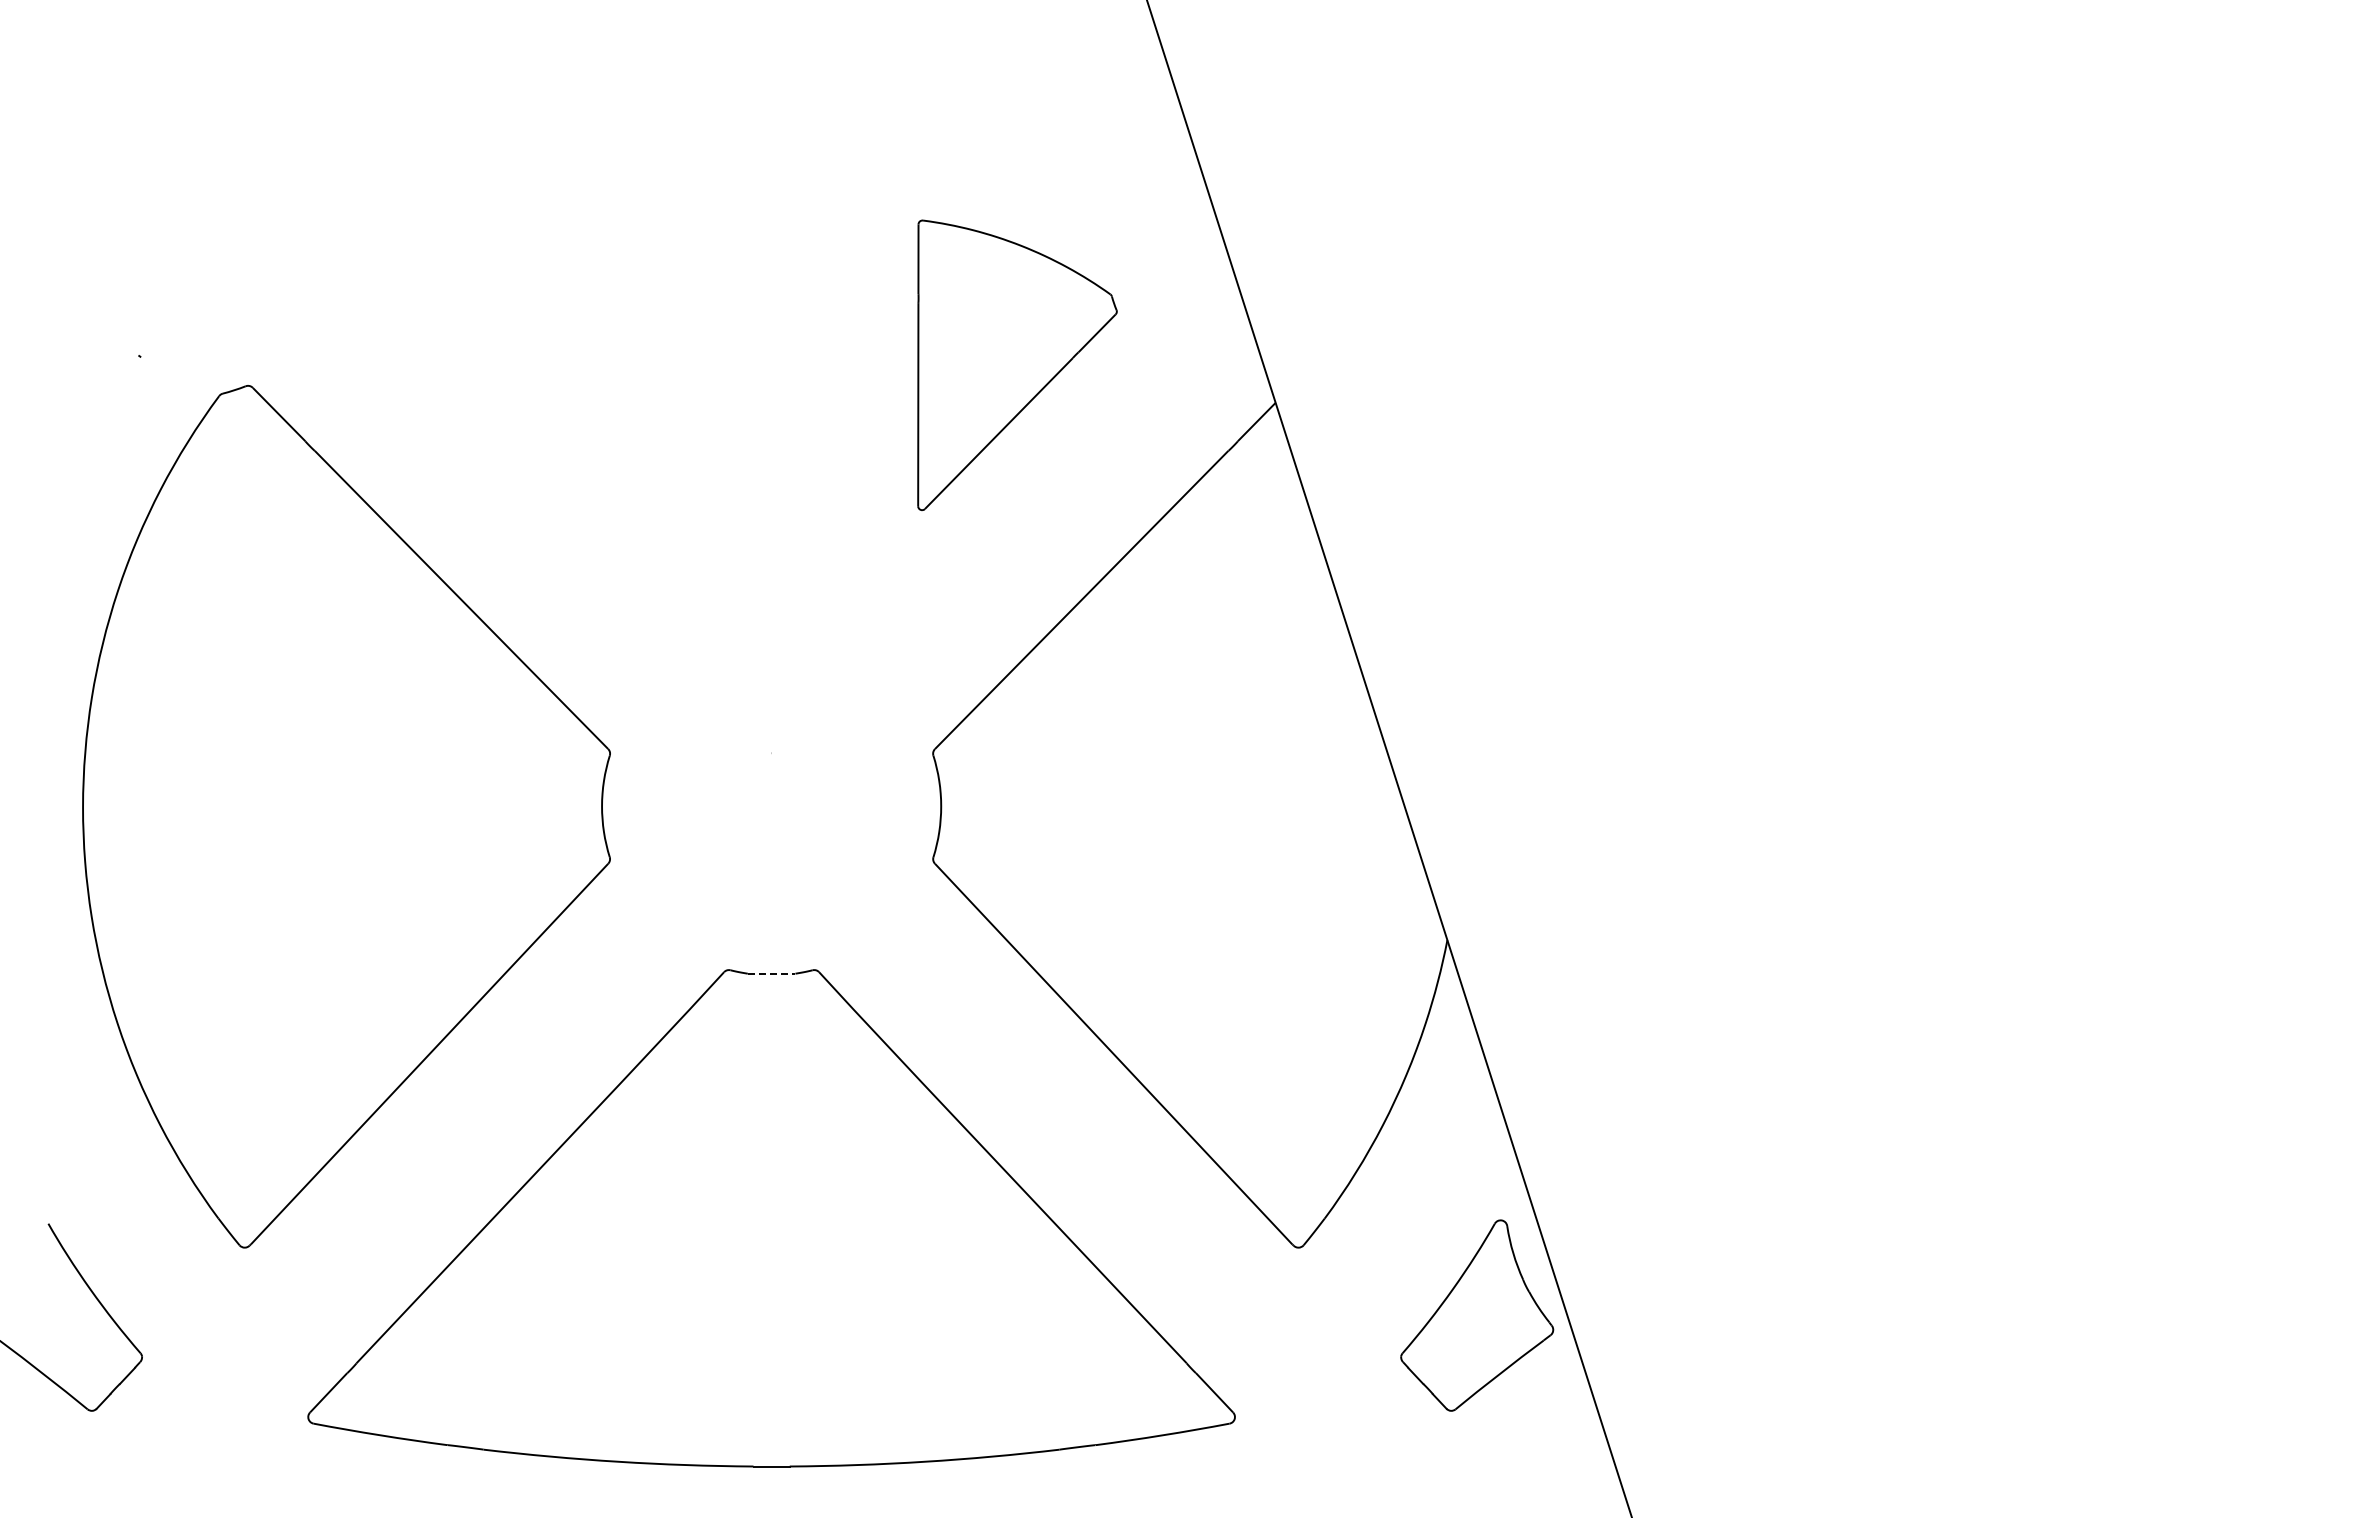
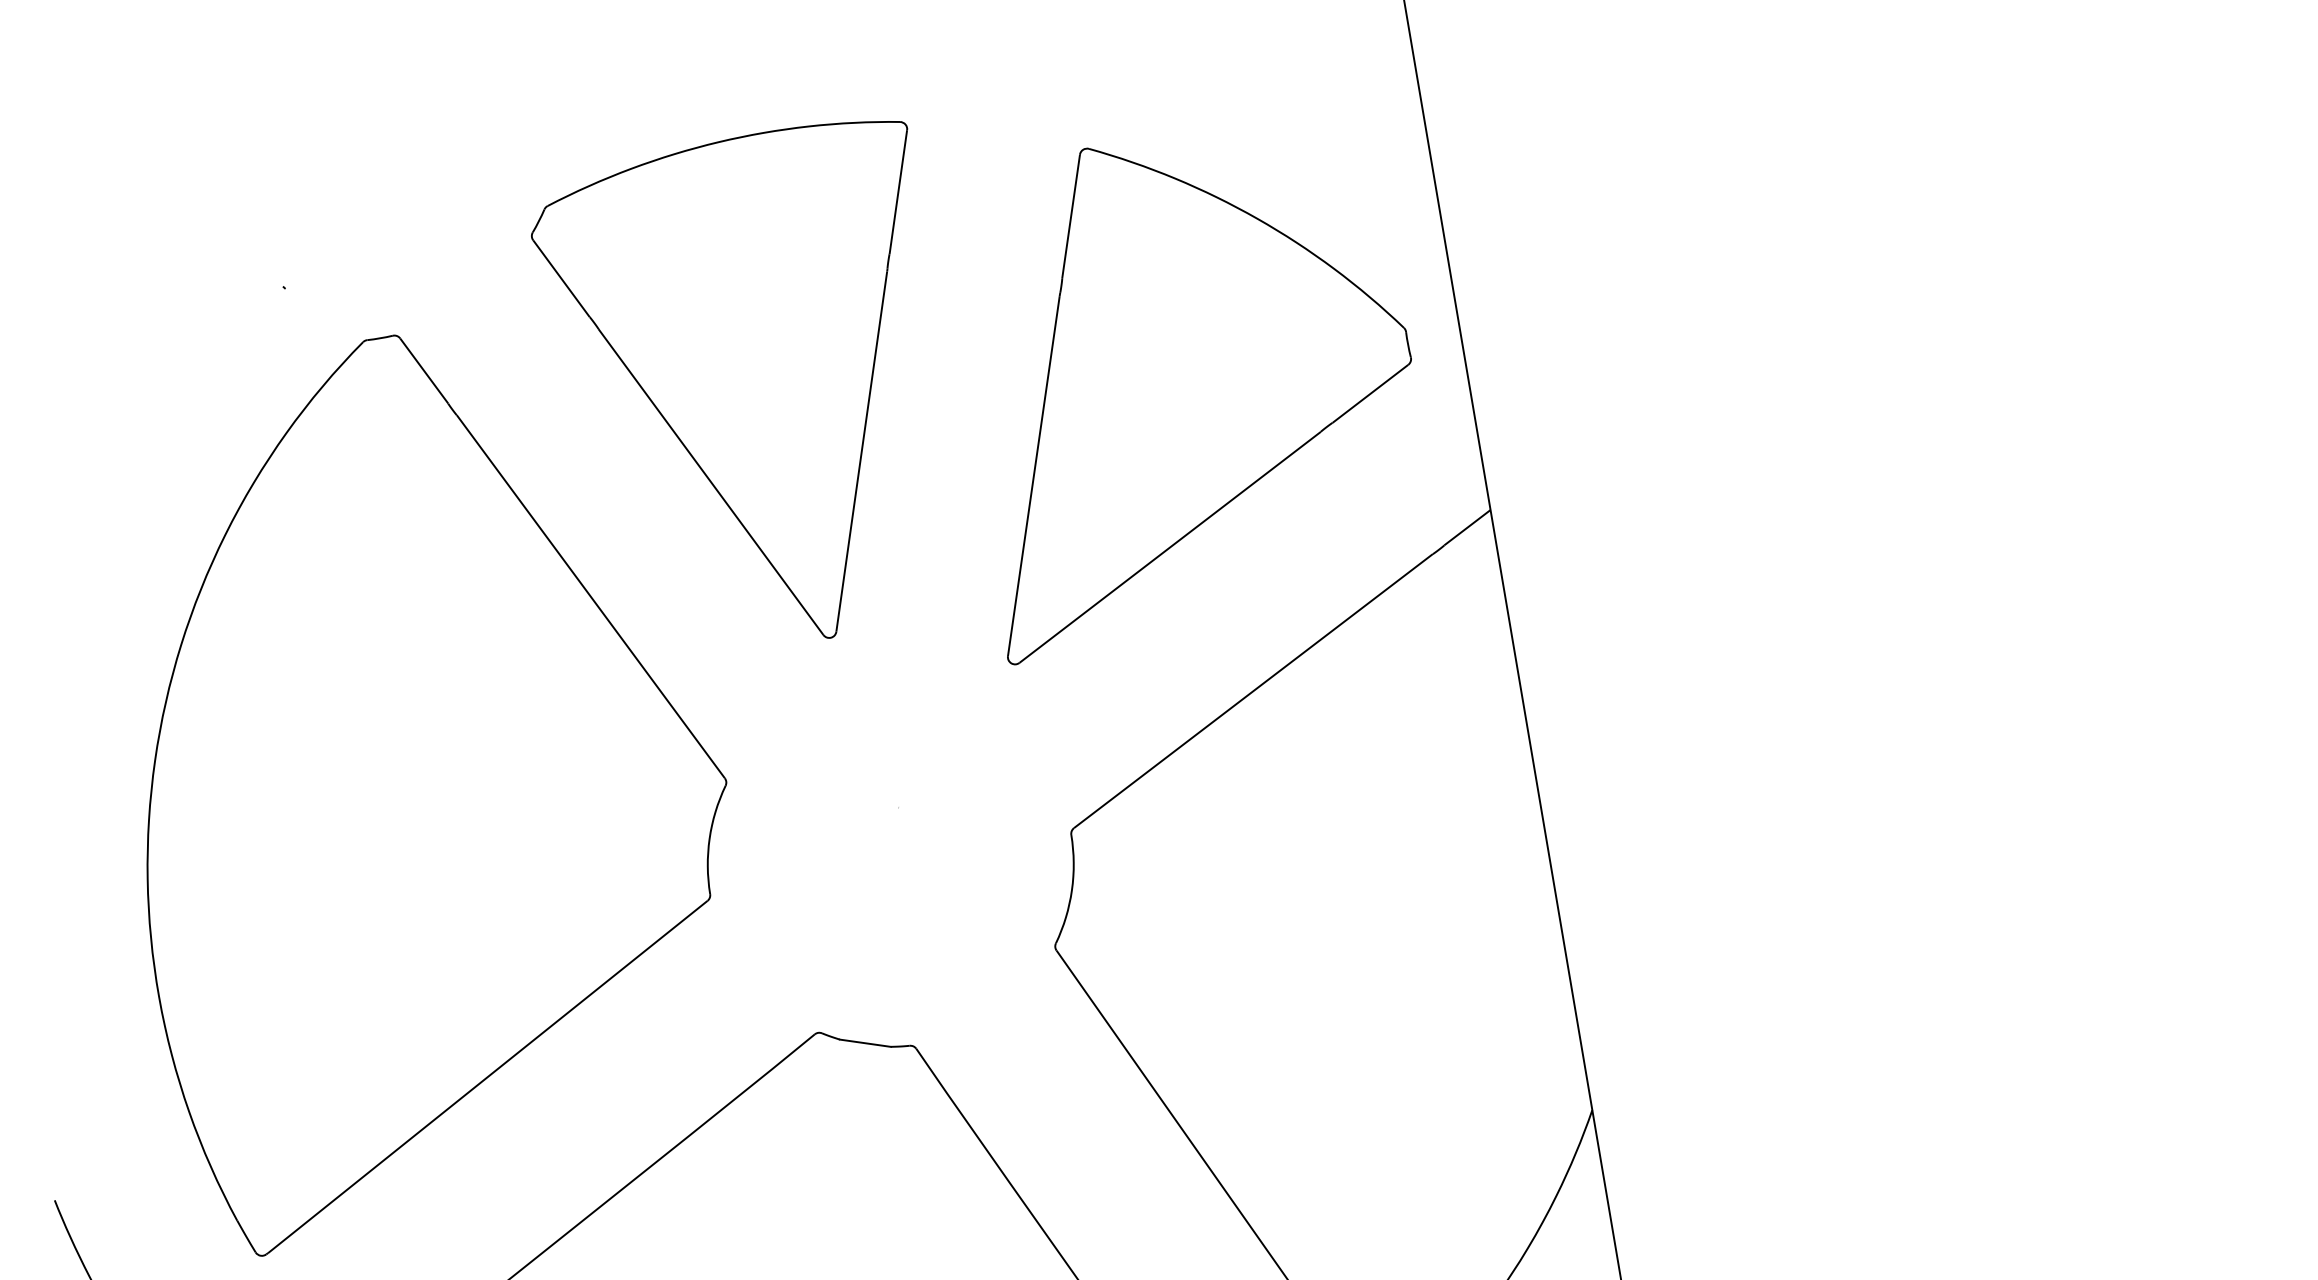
part: (525, 365) -> (694, 356), added
part: (1017, 365) -> (1220, 430), size x1.67
line: (771, 973) -> (865, 1042), dashed -> solid

